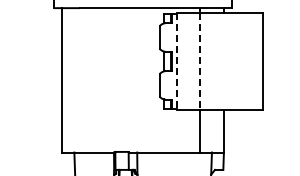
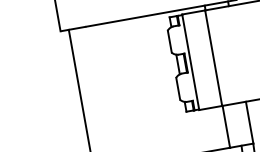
line: (176, 61) -> (190, 62), dashed -> solid
line: (199, 61) -> (213, 58), dashed -> solid

